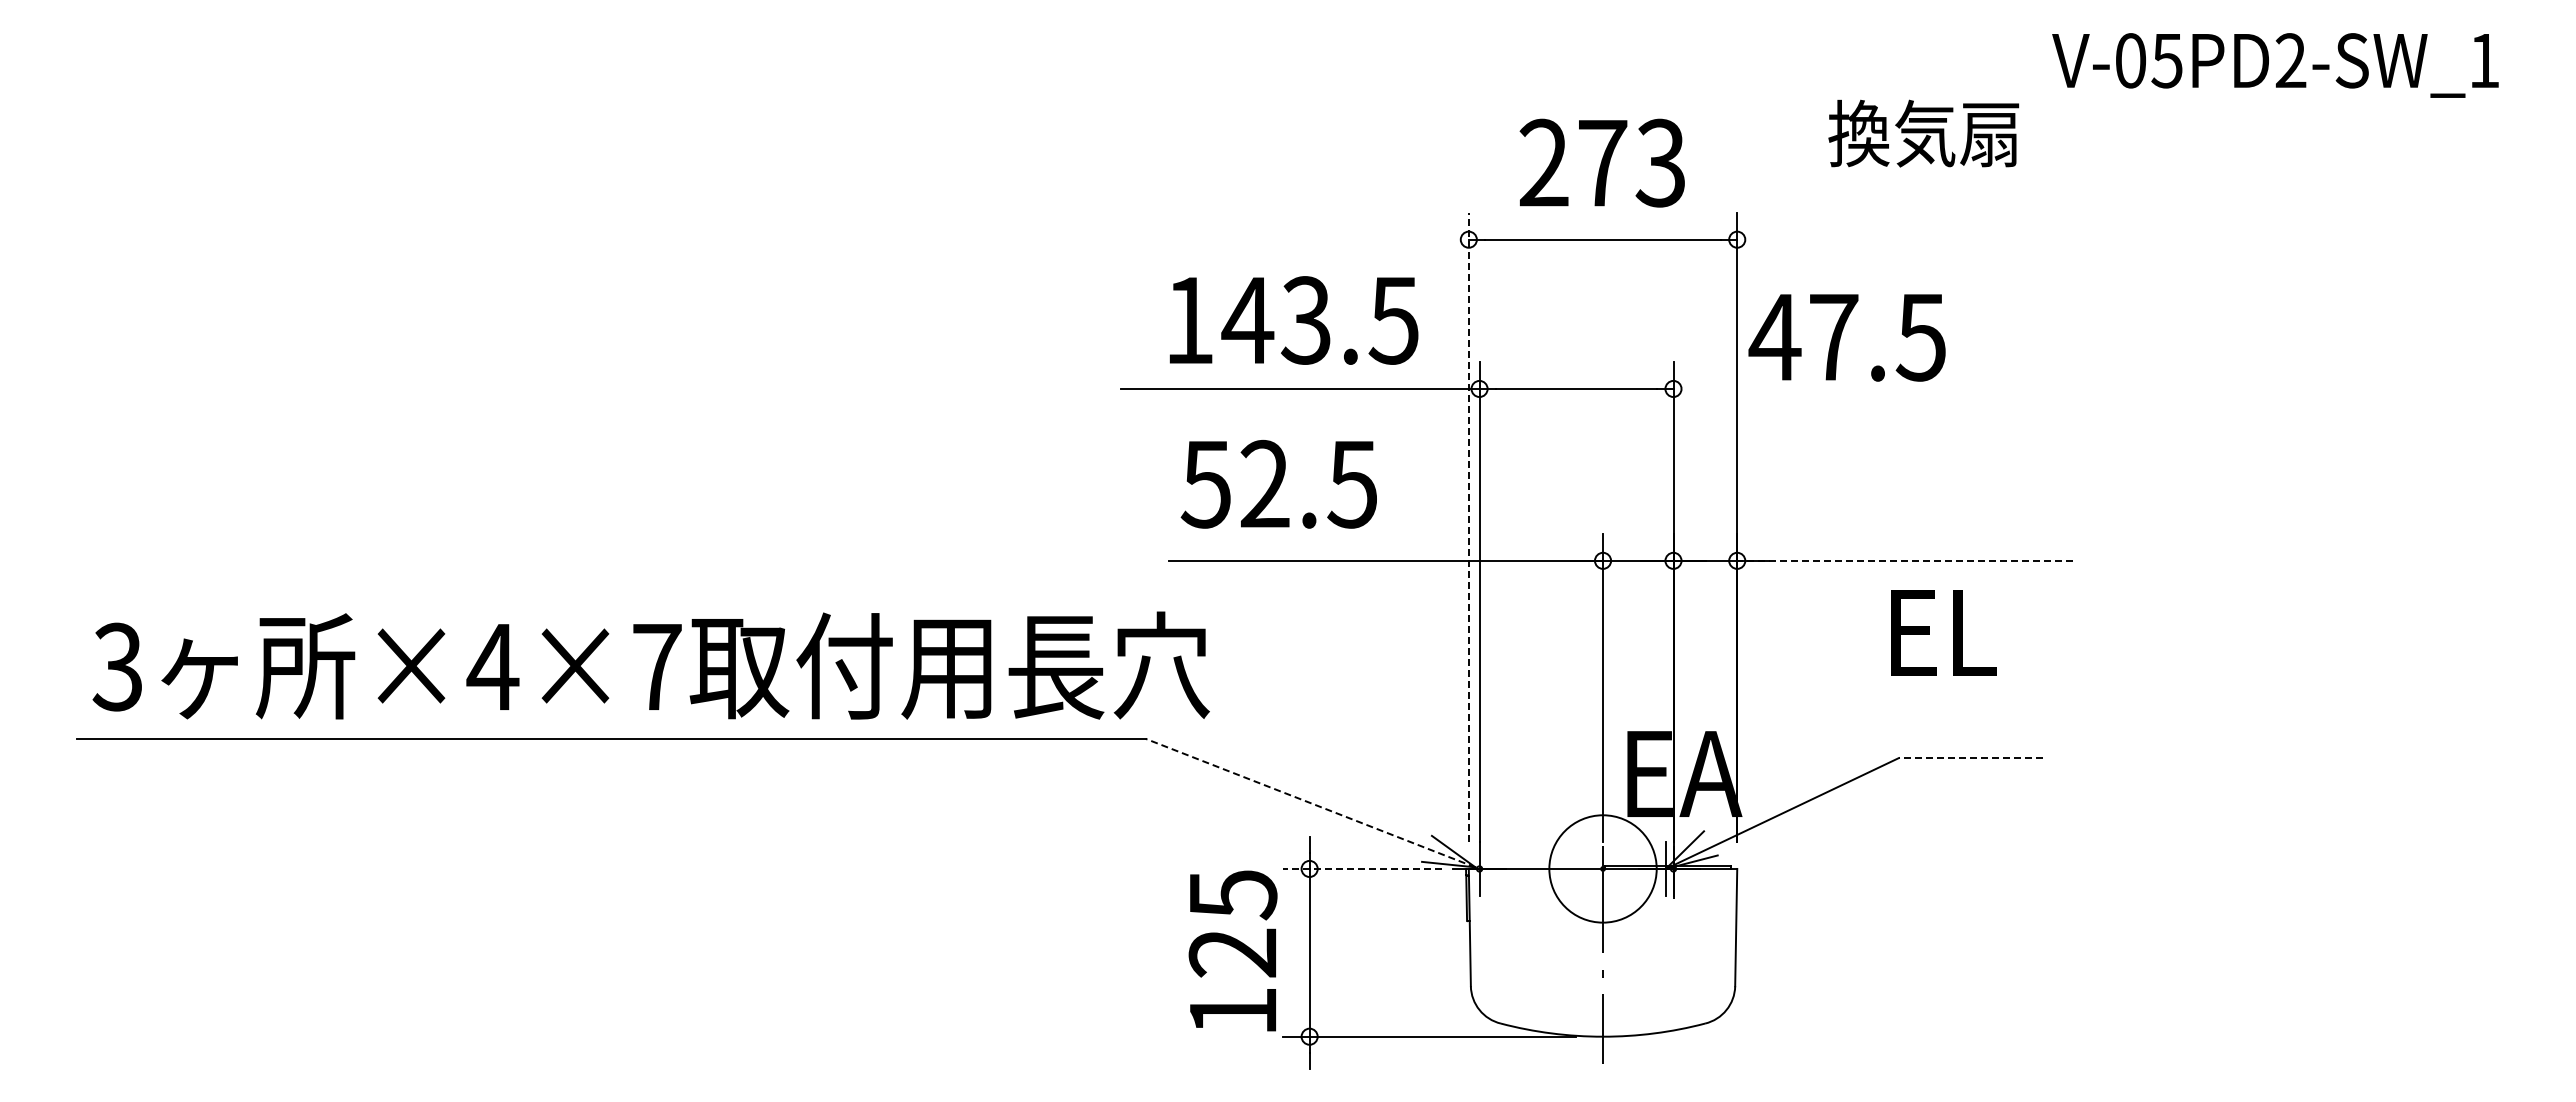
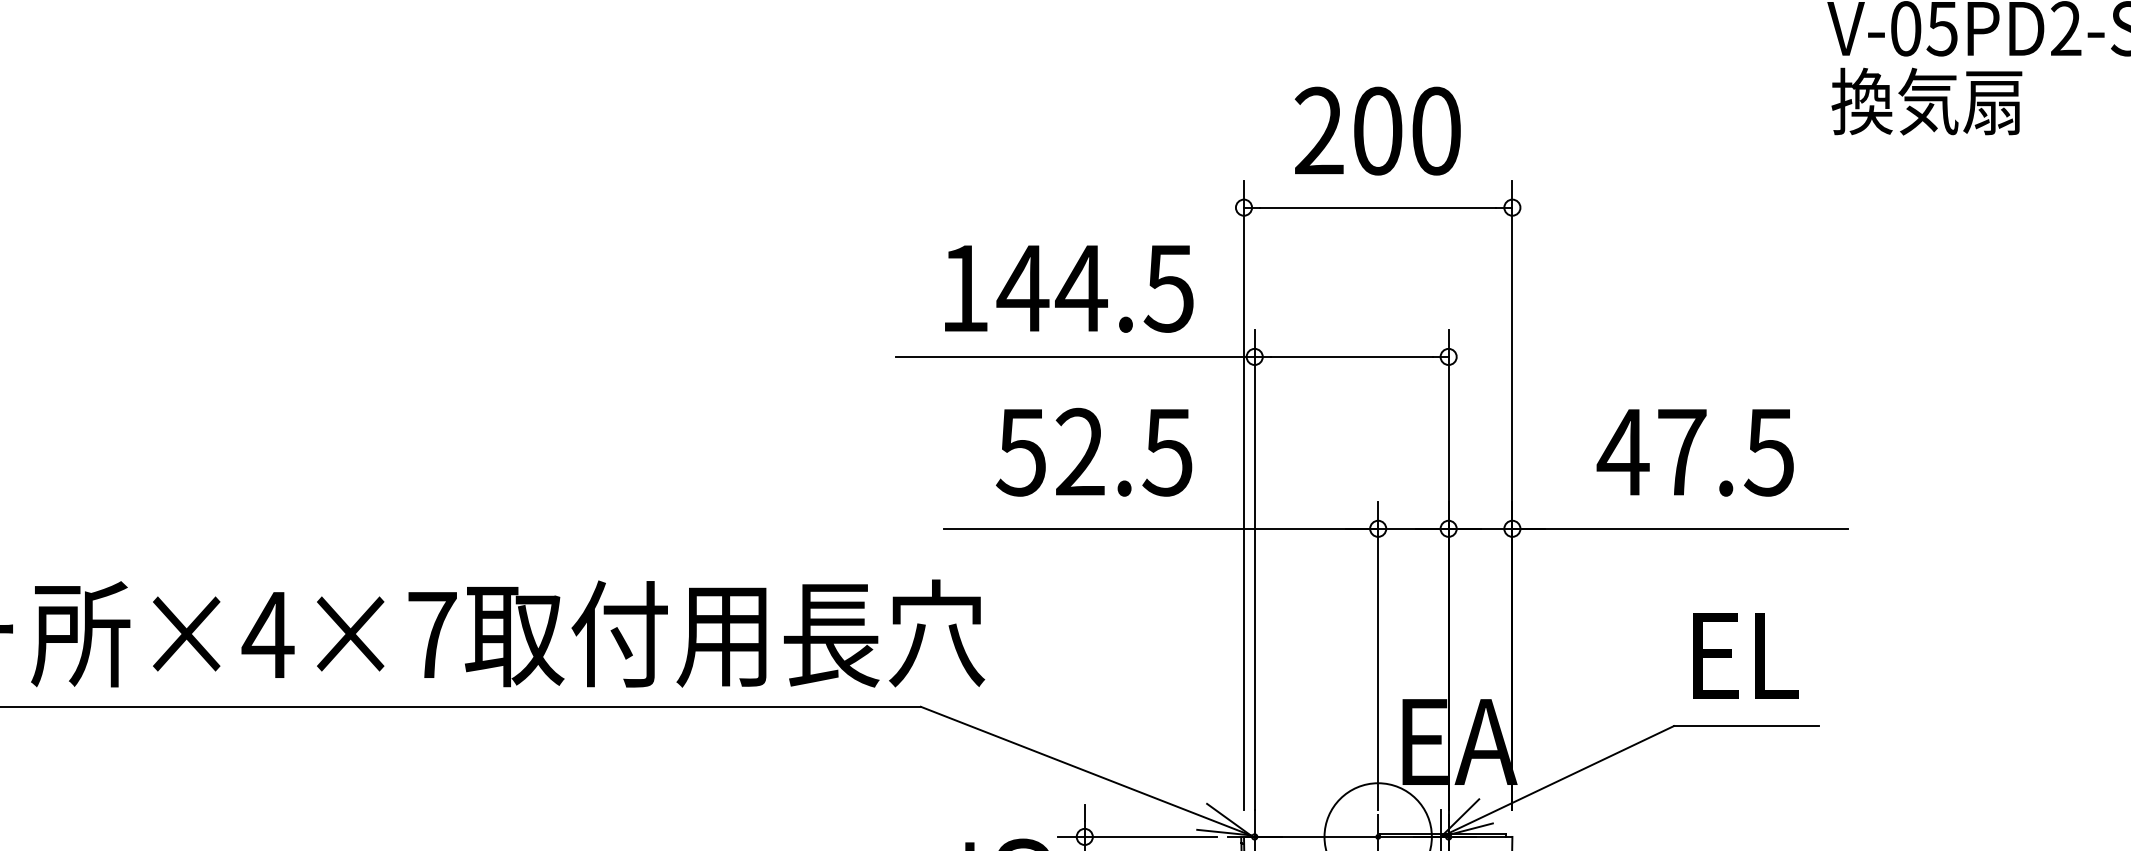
text: (1923, 133) -> (1926, 101), moved
text: (1632, 162) -> (1407, 130), 273 -> 200
text: (1305, 320) -> (1080, 288), 143.5 -> 144.5
text: (1846, 337) -> (1694, 452), moved
text: (1278, 484) -> (1093, 452), moved
line: (1468, 527) -> (1243, 495), dashed -> solid
line: (1905, 560) -> (1680, 528), dashed -> solid
text: (1943, 632) -> (1745, 655), moved
line: (1970, 758) -> (1745, 726), dashed -> solid
line: (1310, 803) -> (1085, 771), dashed -> solid
line: (1362, 868) -> (1137, 836), dashed -> solid

